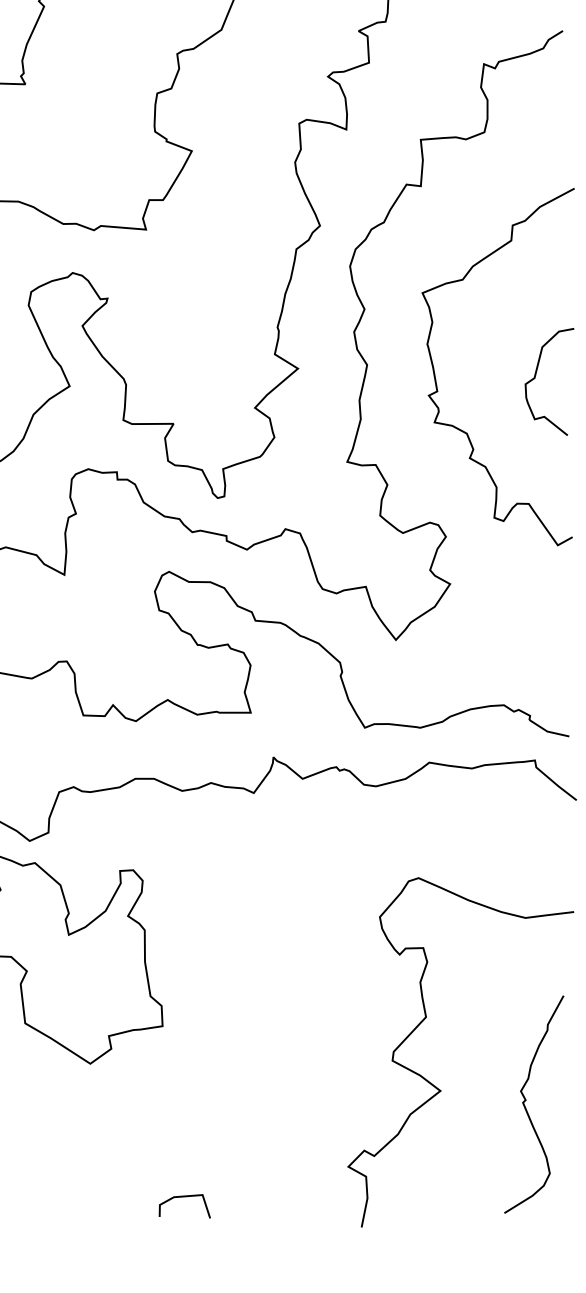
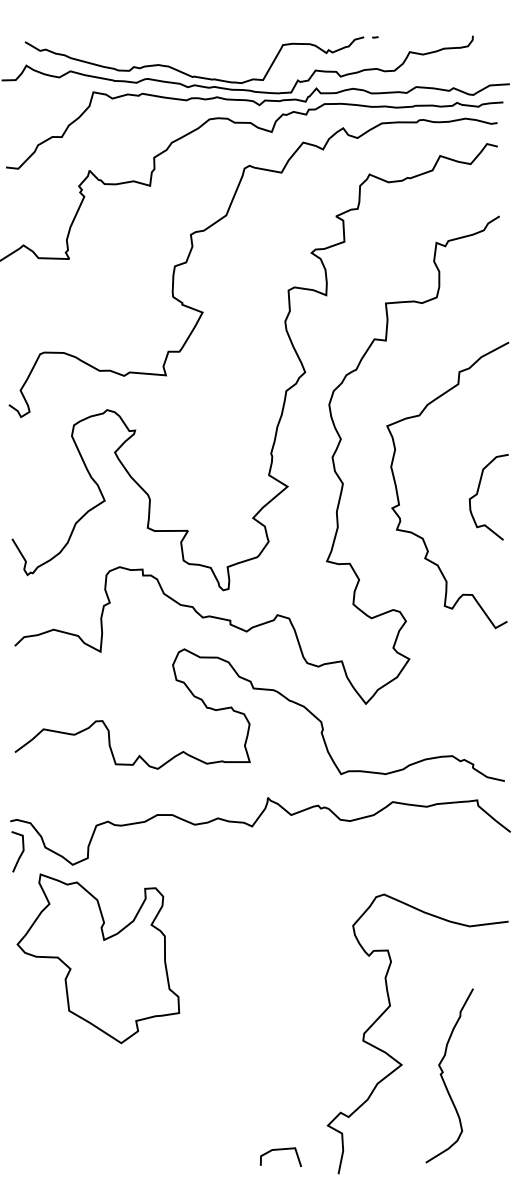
curve: (526, 1101) -> (443, 1073), moved
line: (184, 1197) -> (280, 1150), moved

